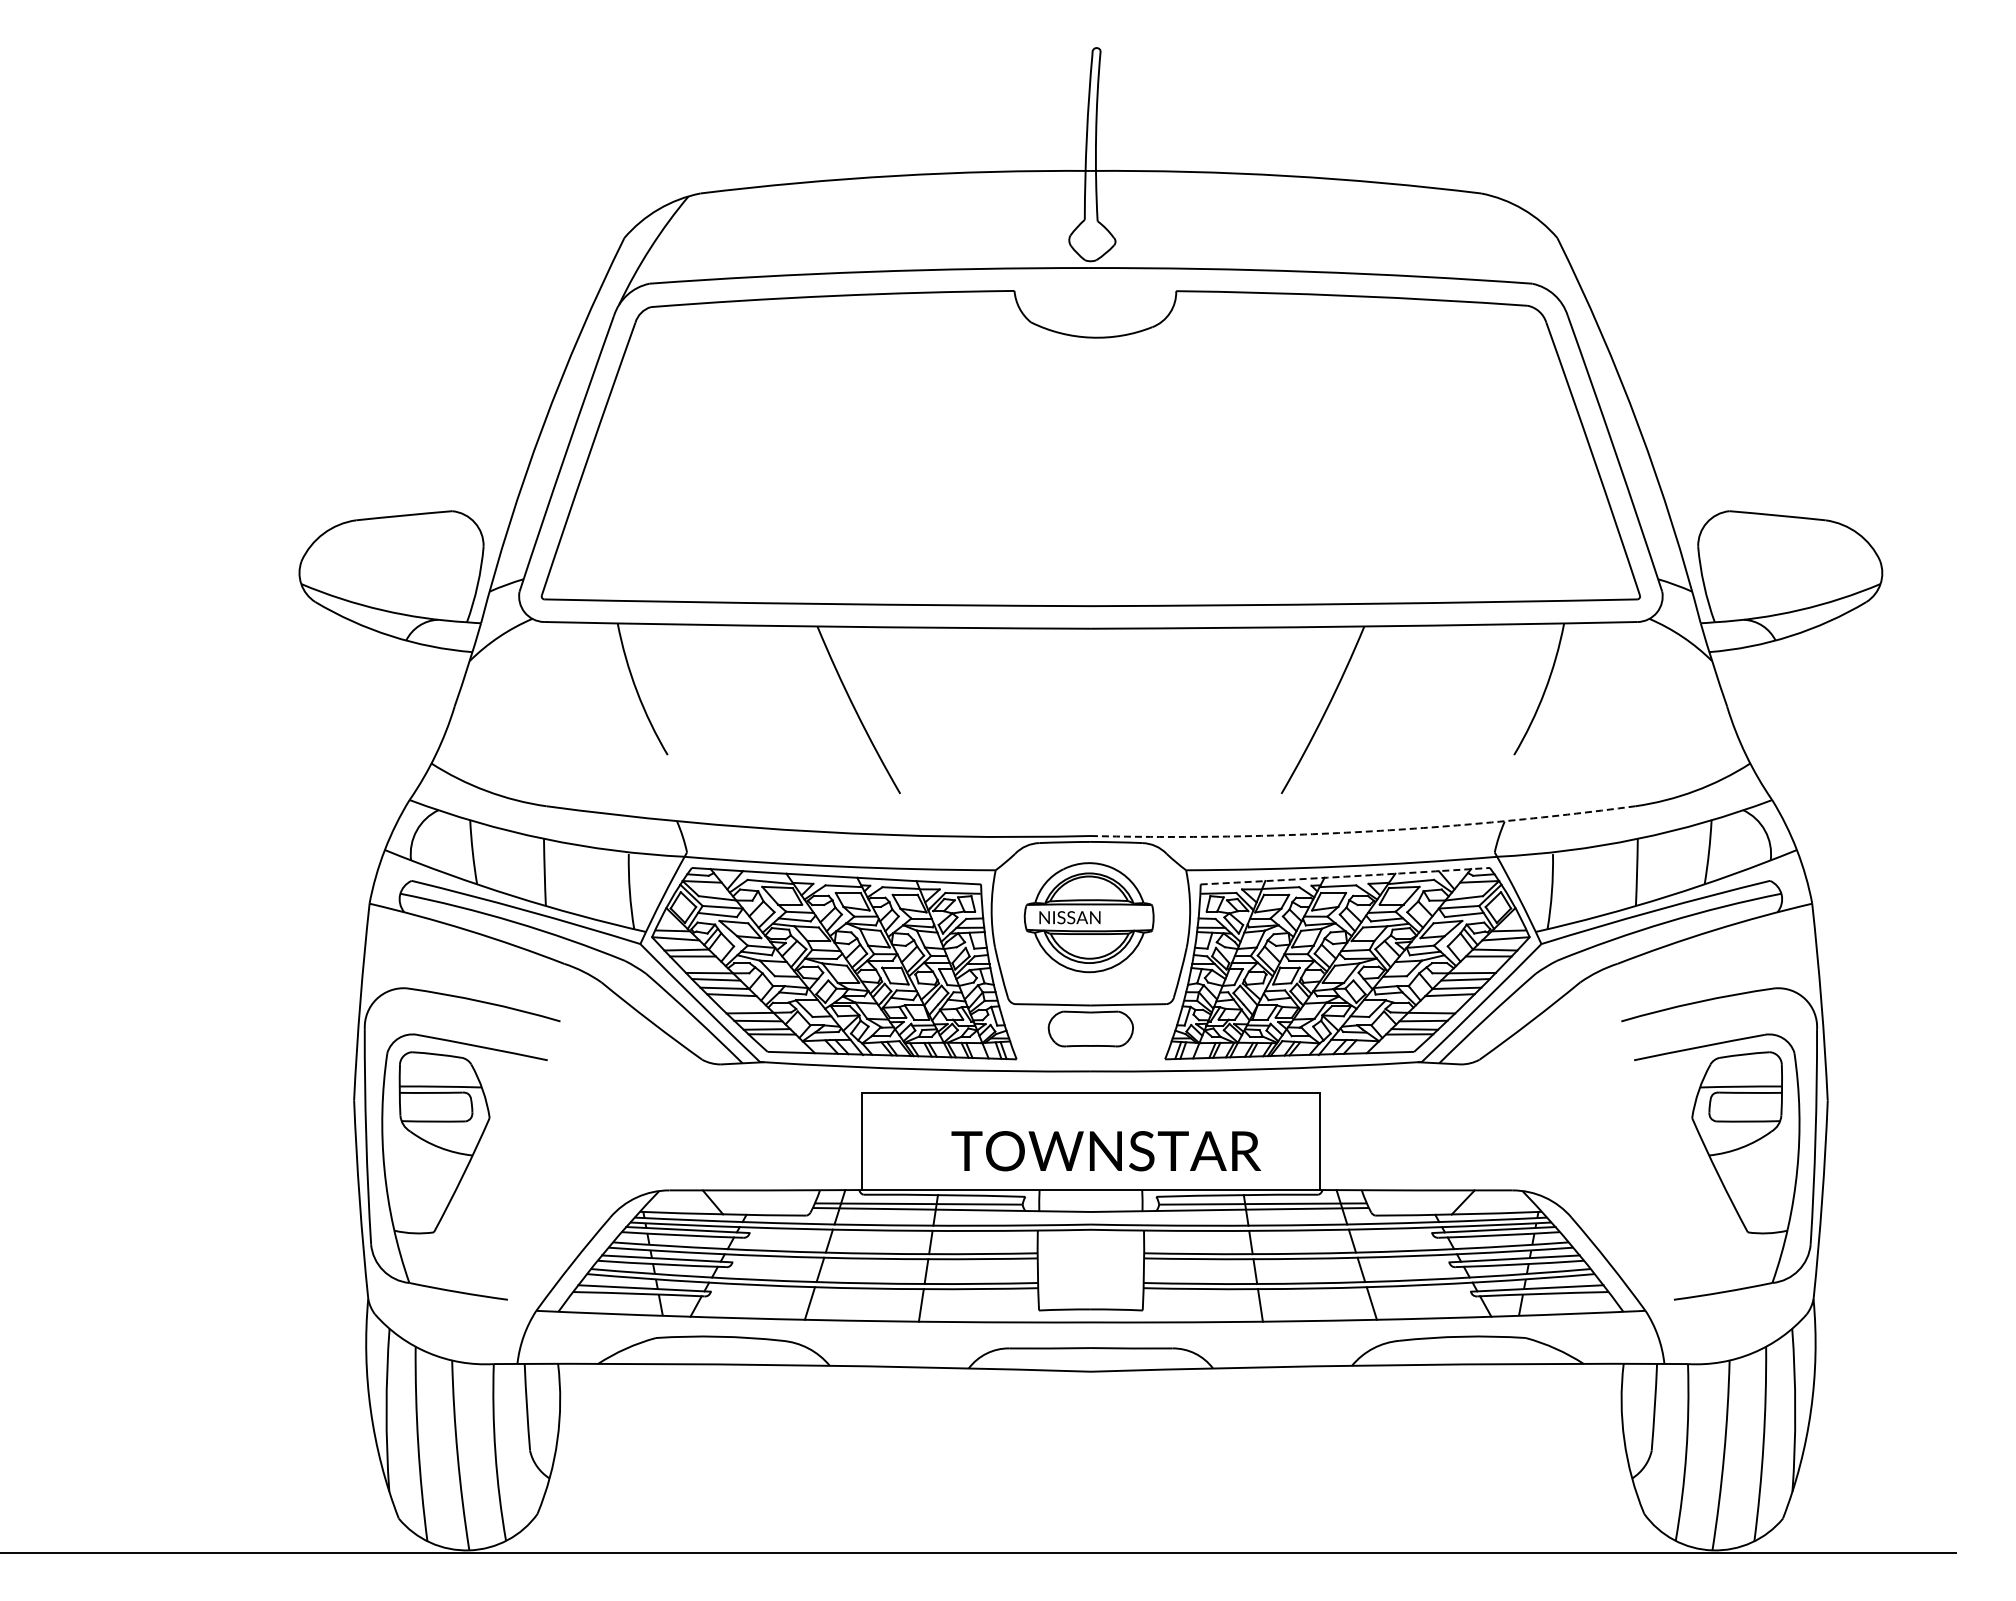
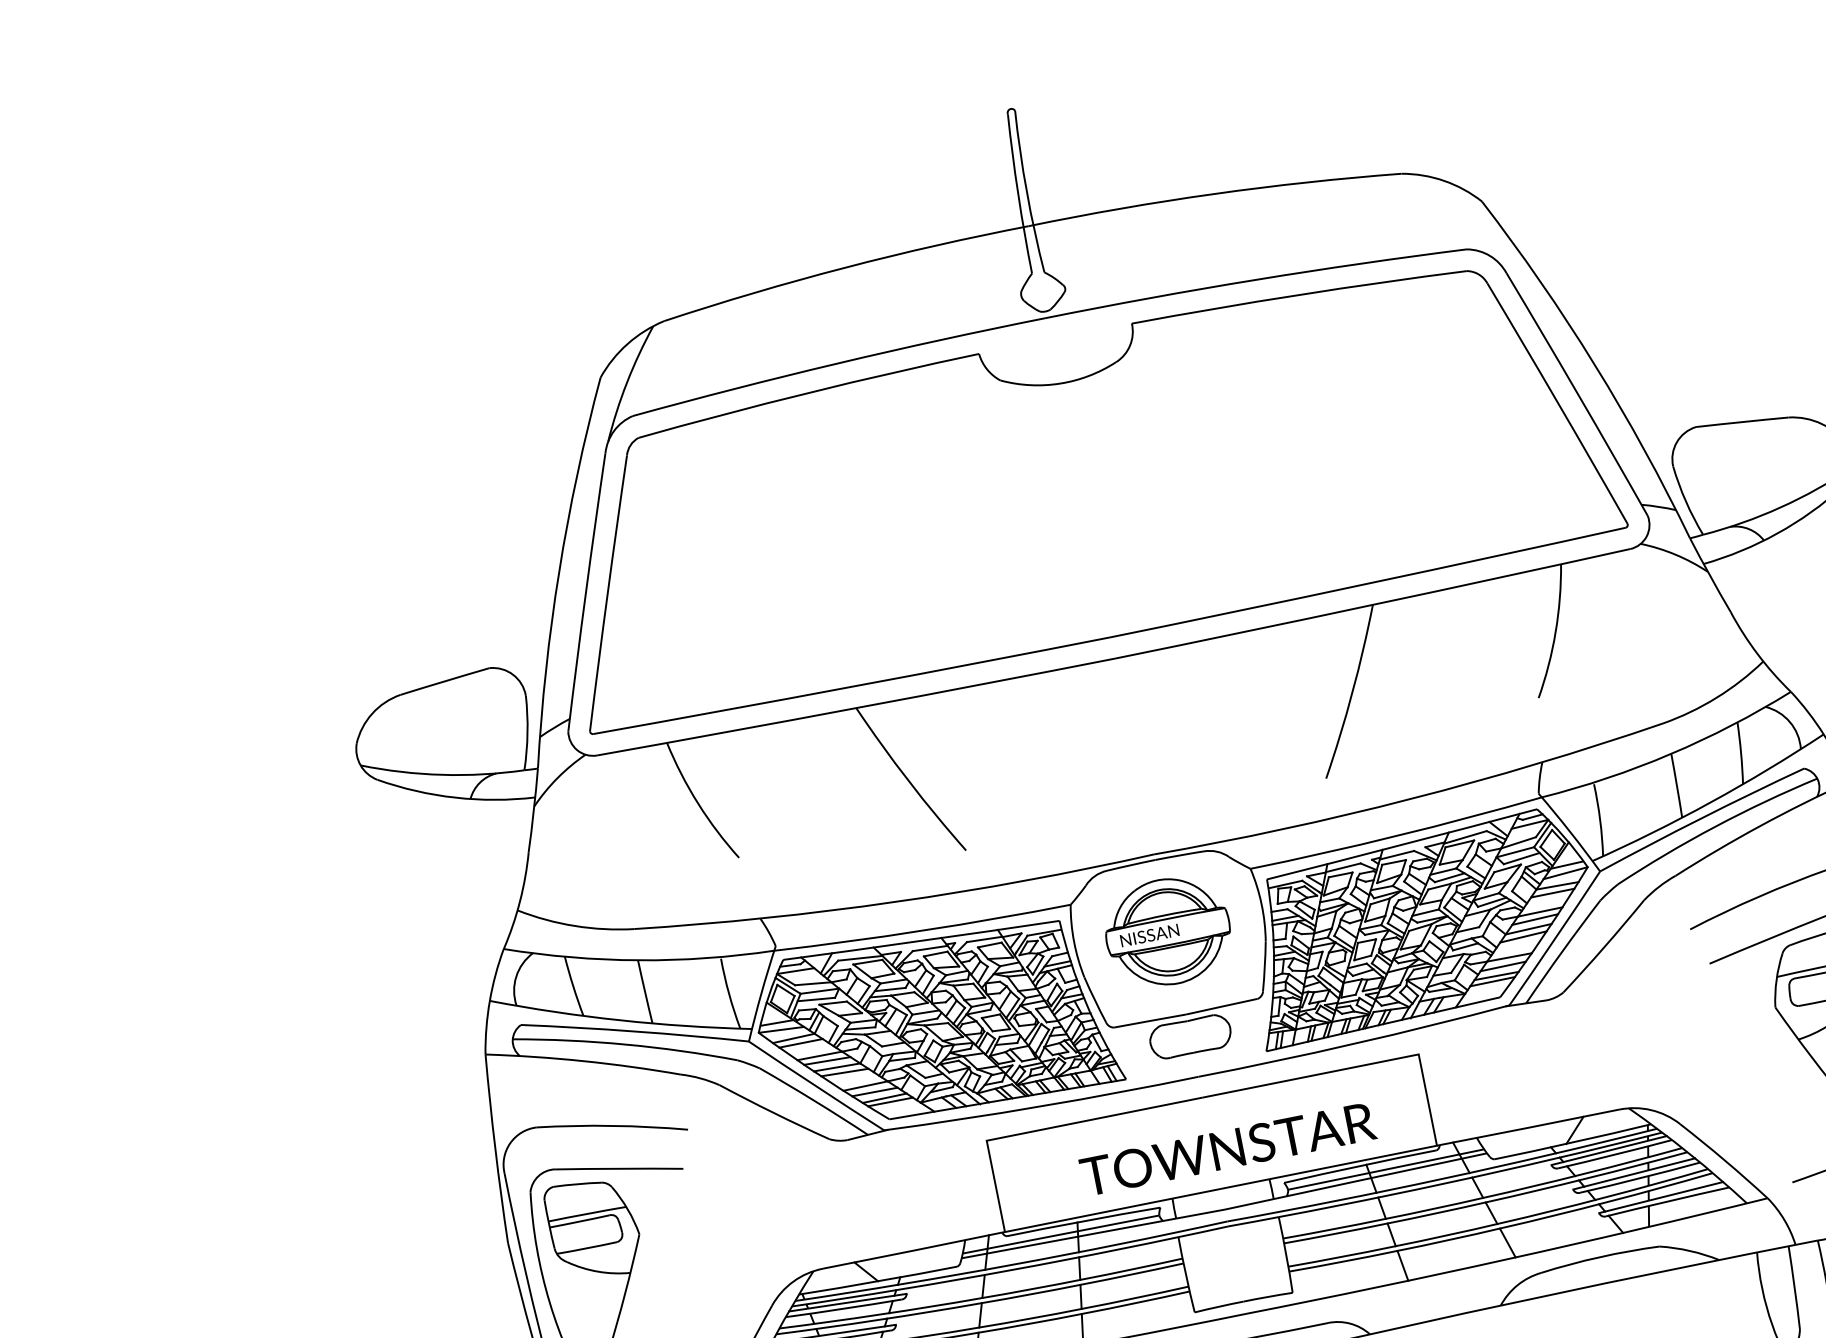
arc: (1363, 831) -> (1410, 798), dashed -> solid
arc: (1345, 876) -> (1402, 844), dashed -> solid

